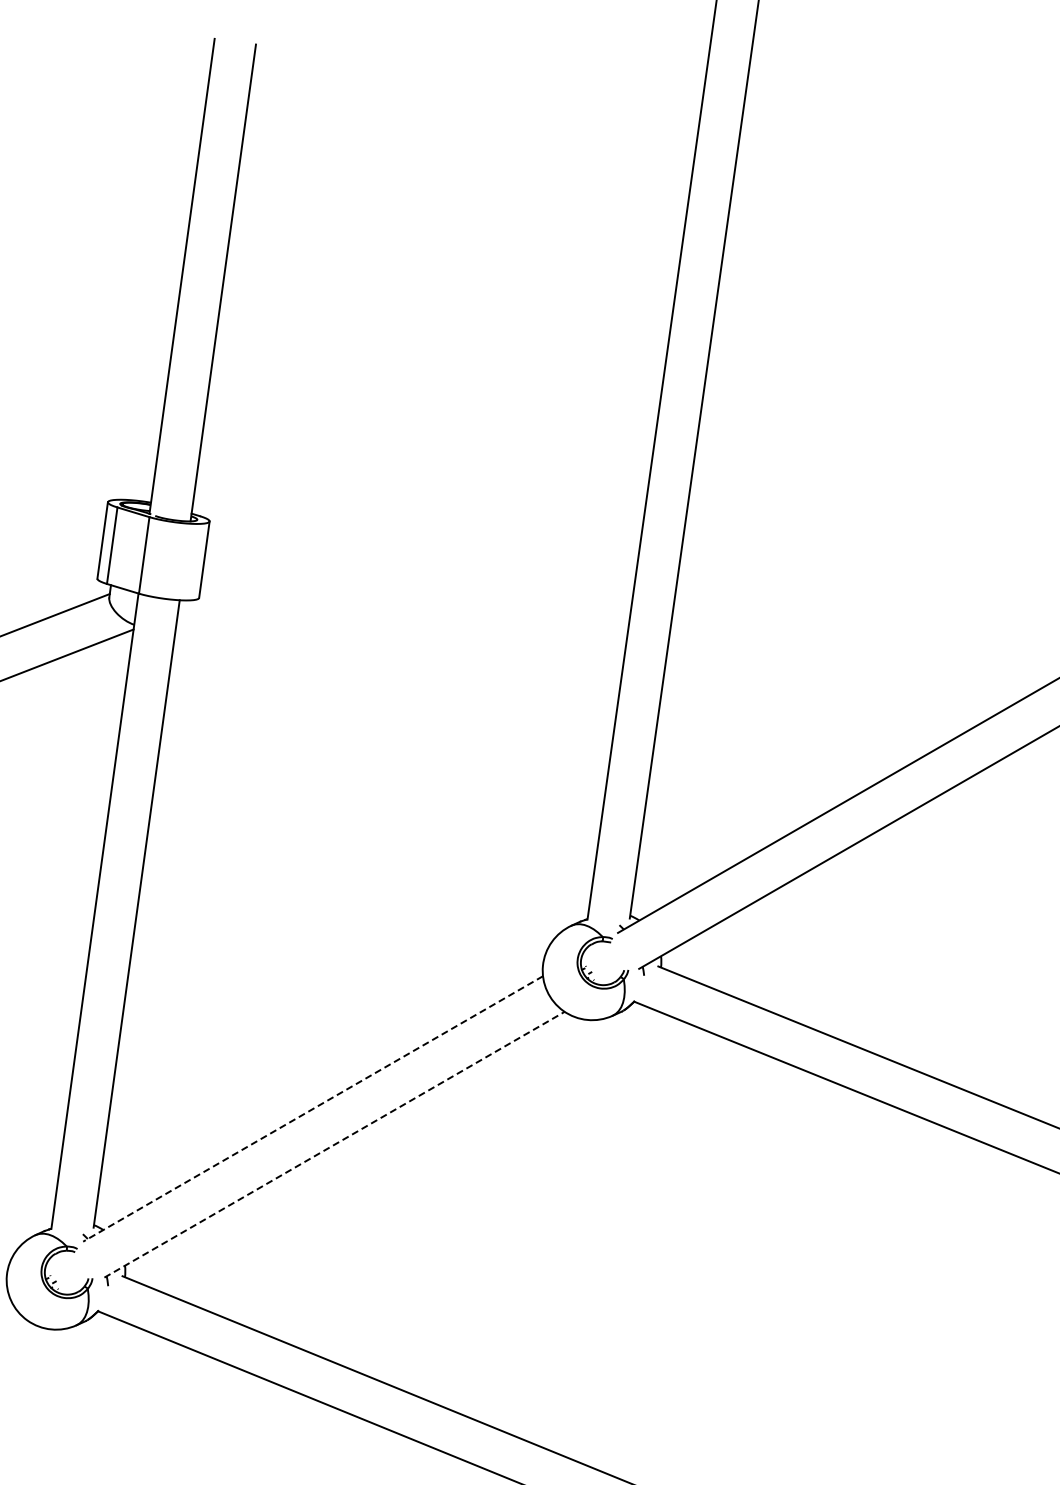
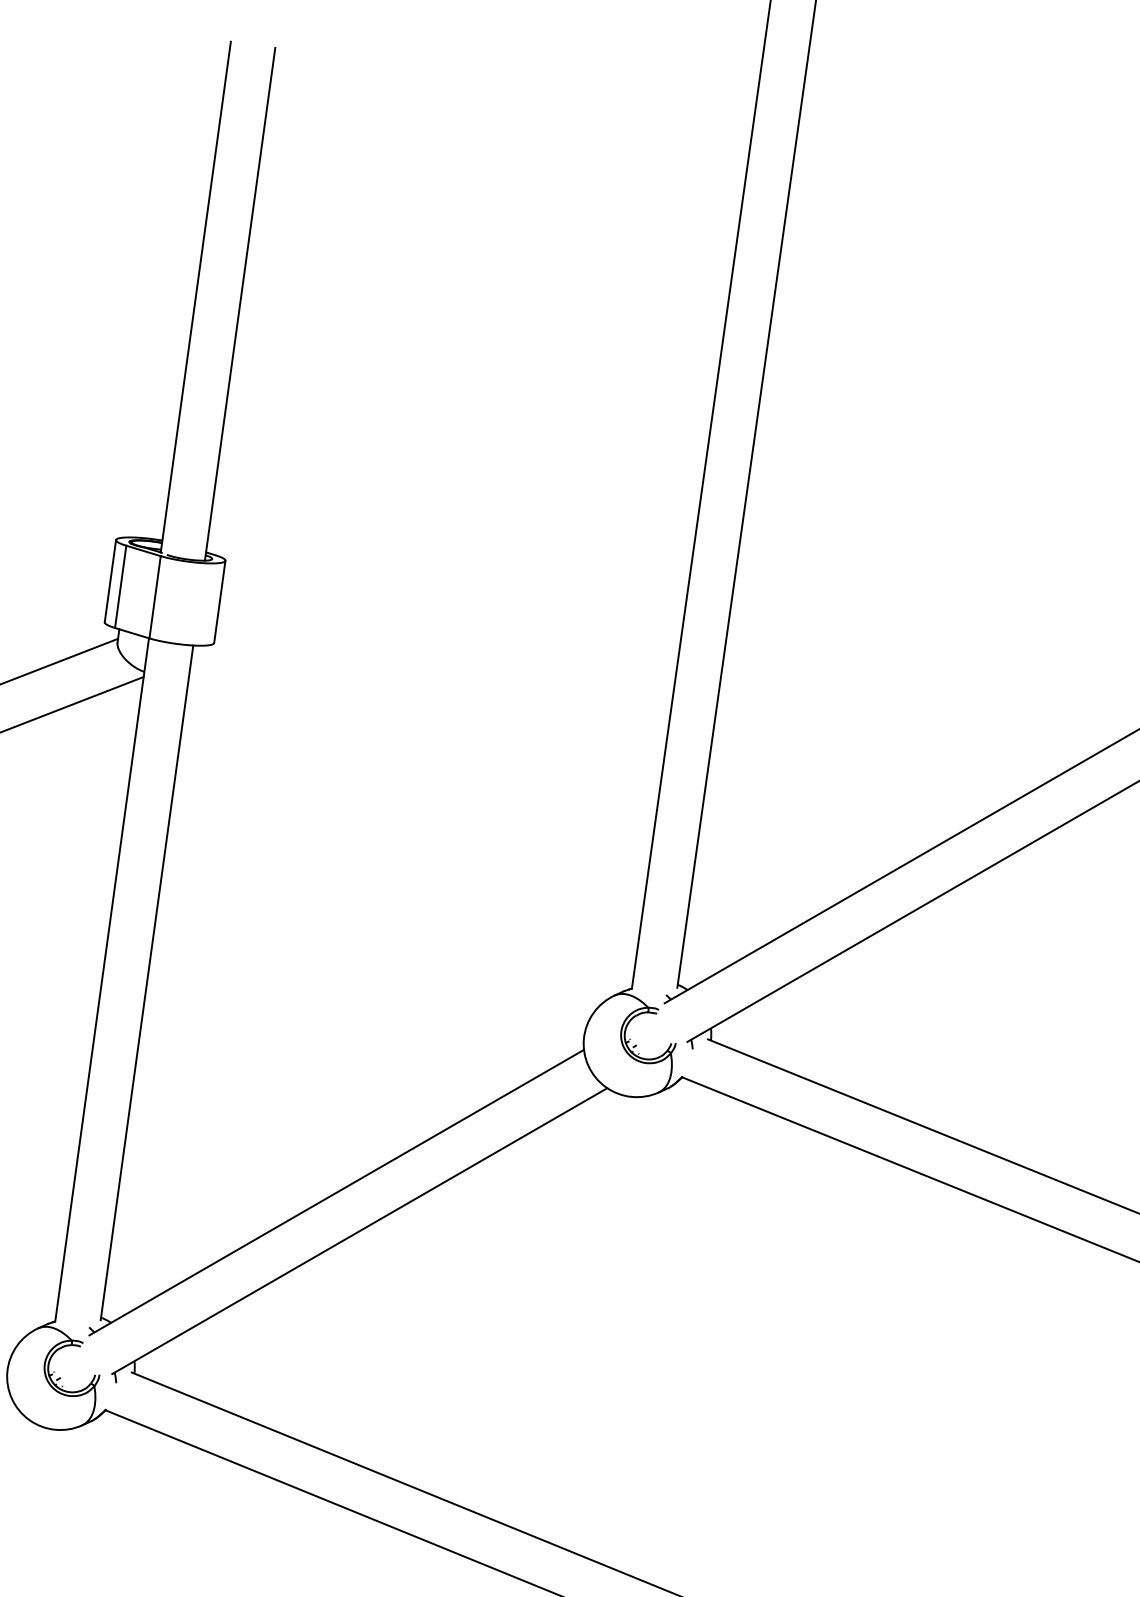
line: (312, 1109) -> (336, 1193), dashed -> solid
line: (334, 1144) -> (359, 1230), dashed -> solid

